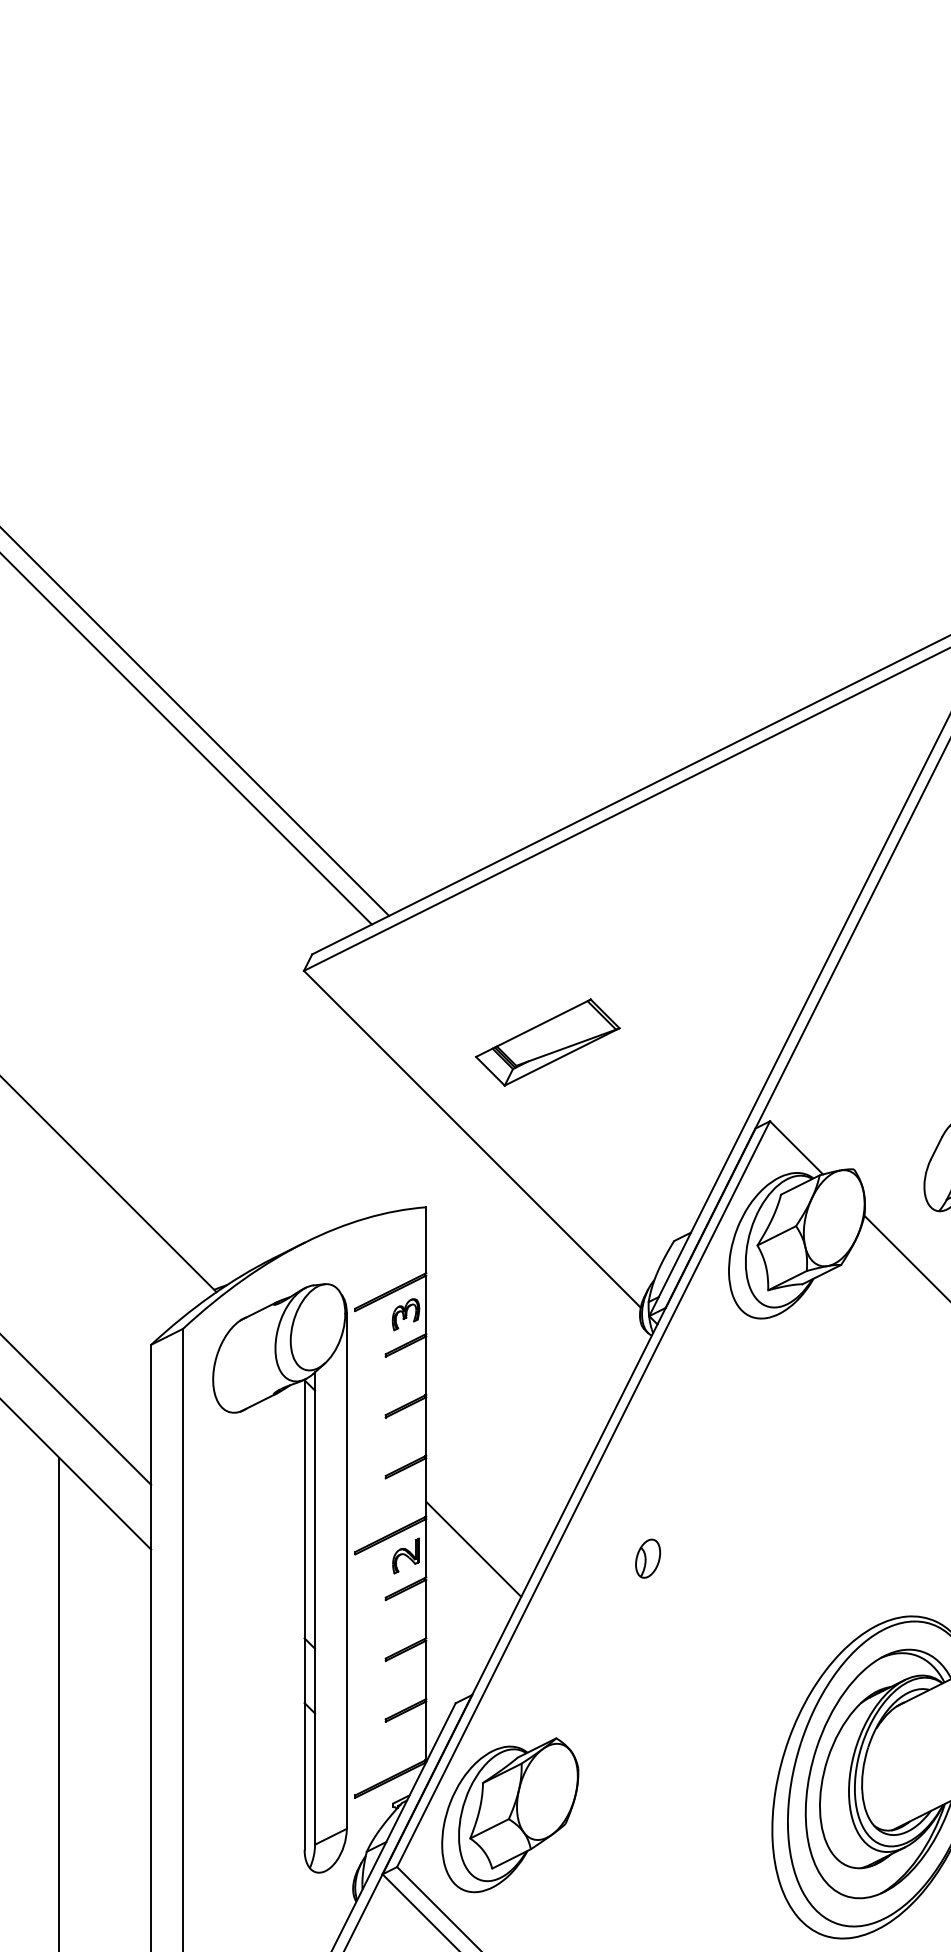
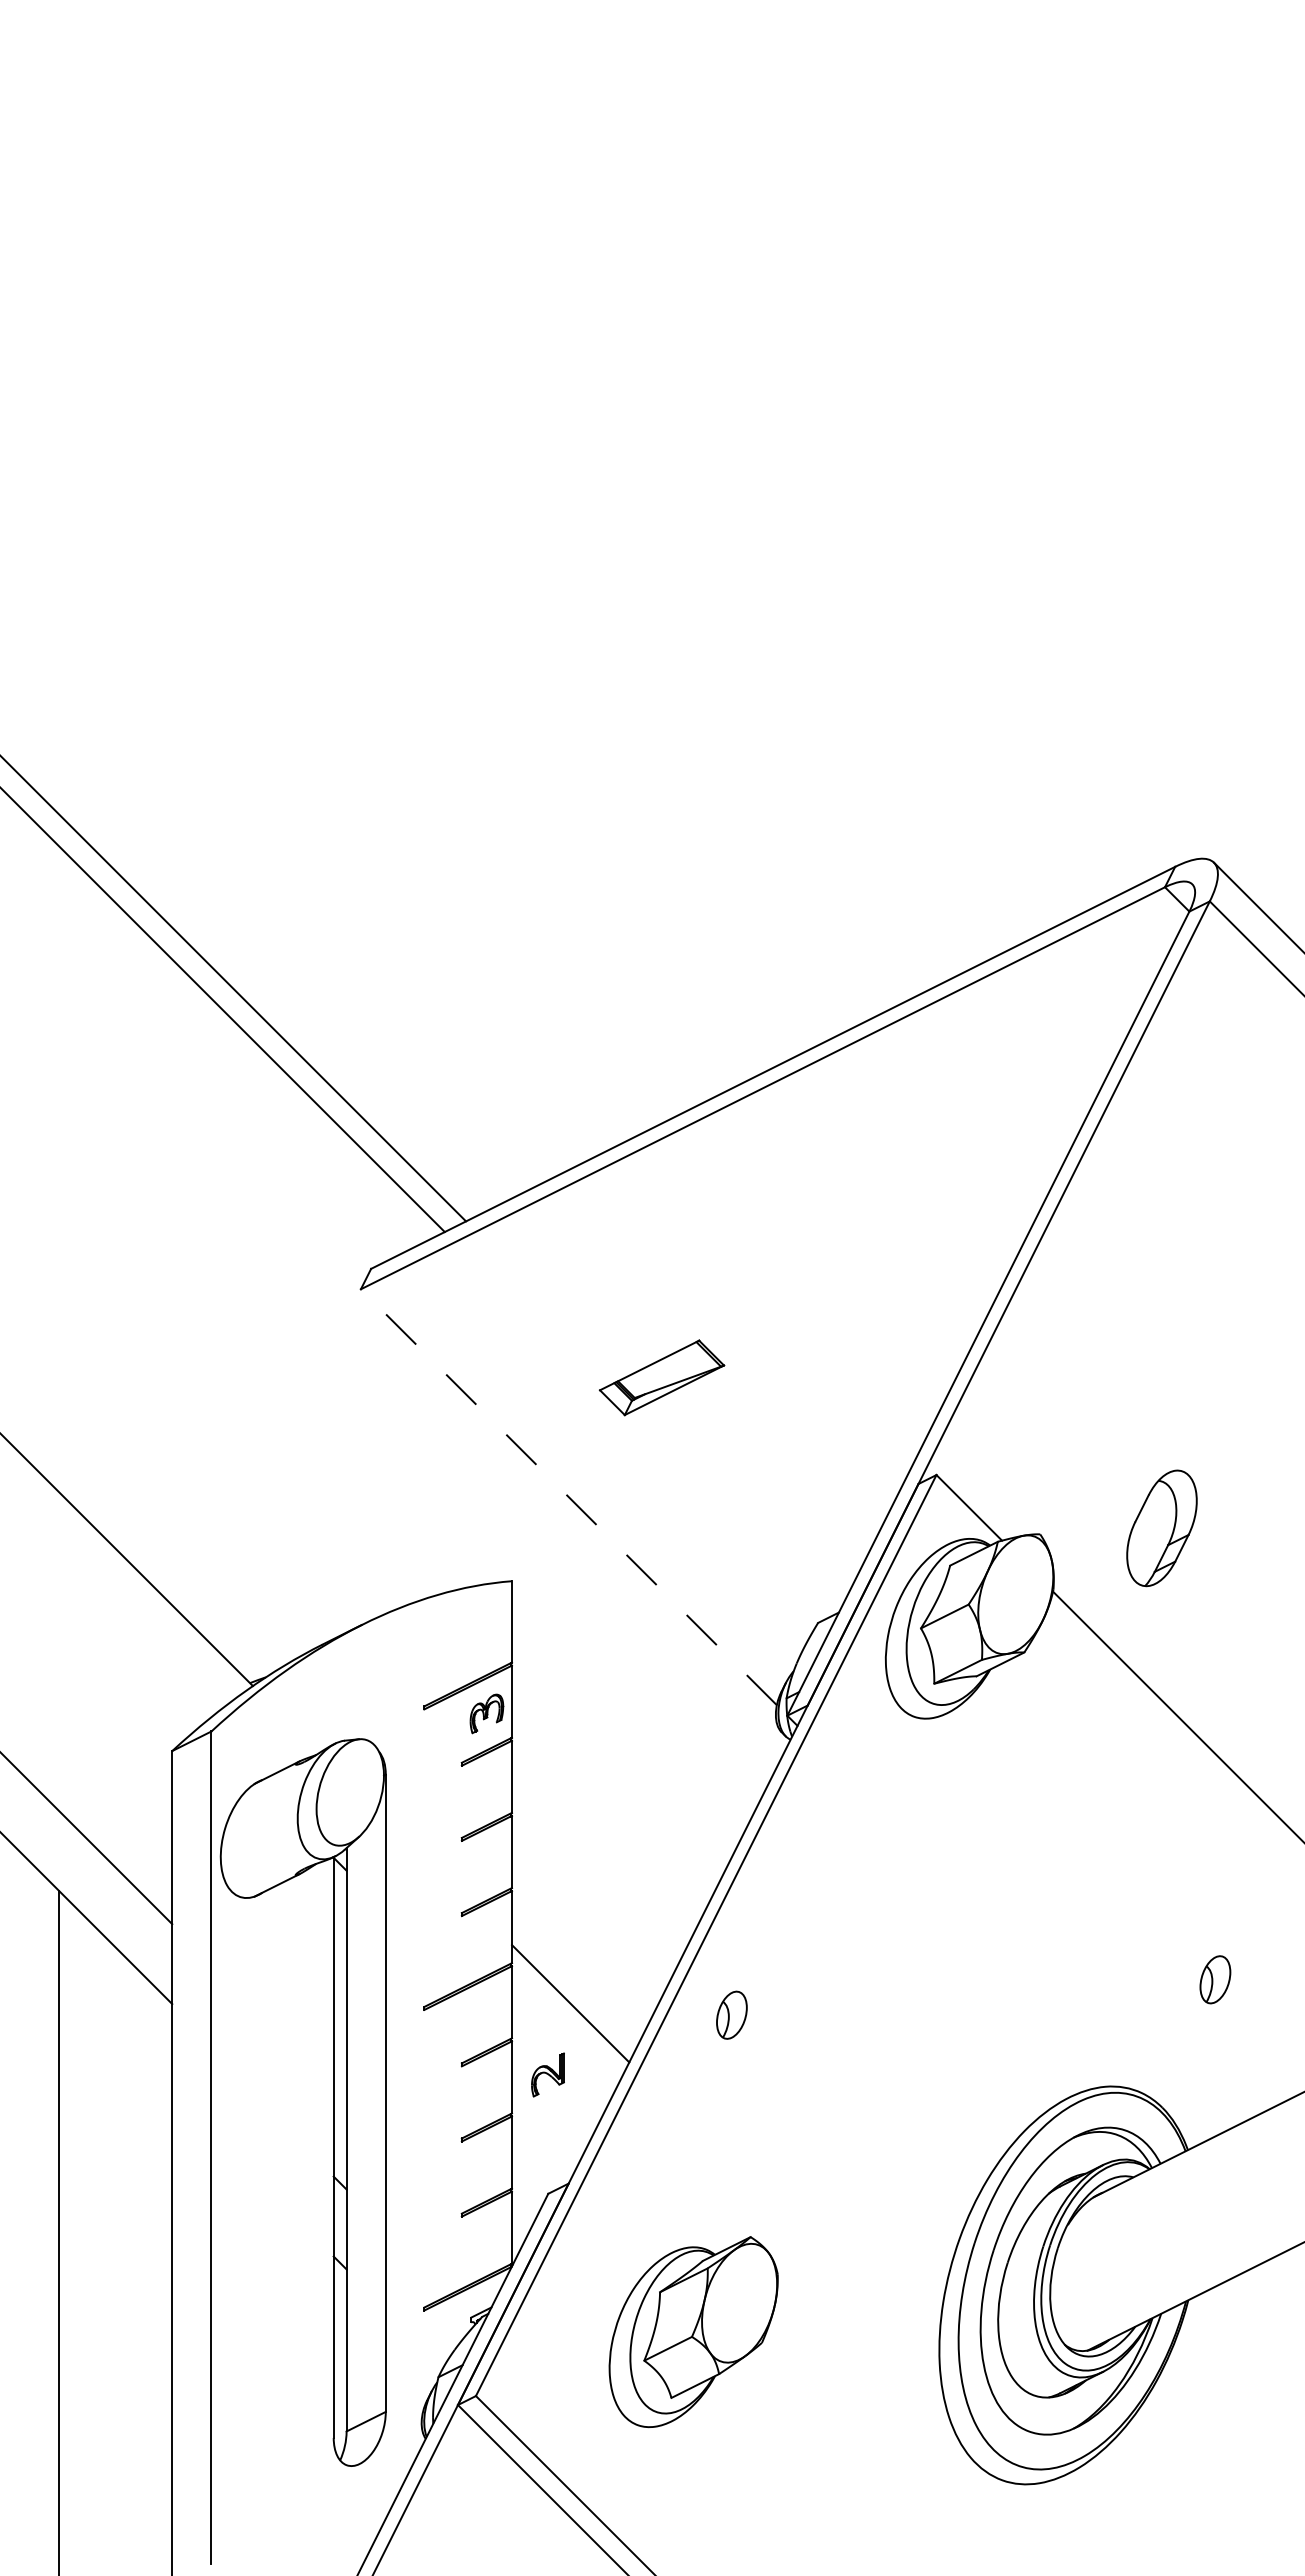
part: (547, 1042) -> (661, 1377), size x0.7
line: (472, 1138) -> (568, 1496), solid -> dashed
part: (405, 1555) -> (547, 2074), moved
part: (647, 1558) -> (731, 2014), moved
part: (304, 1578) -> (333, 2102), moved
part: (510, 1815) -> (693, 2332), moved

